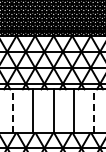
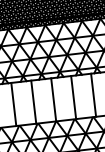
line: (13, 111) -> (13, 104), dashed -> solid
line: (93, 111) -> (93, 95), dashed -> solid

